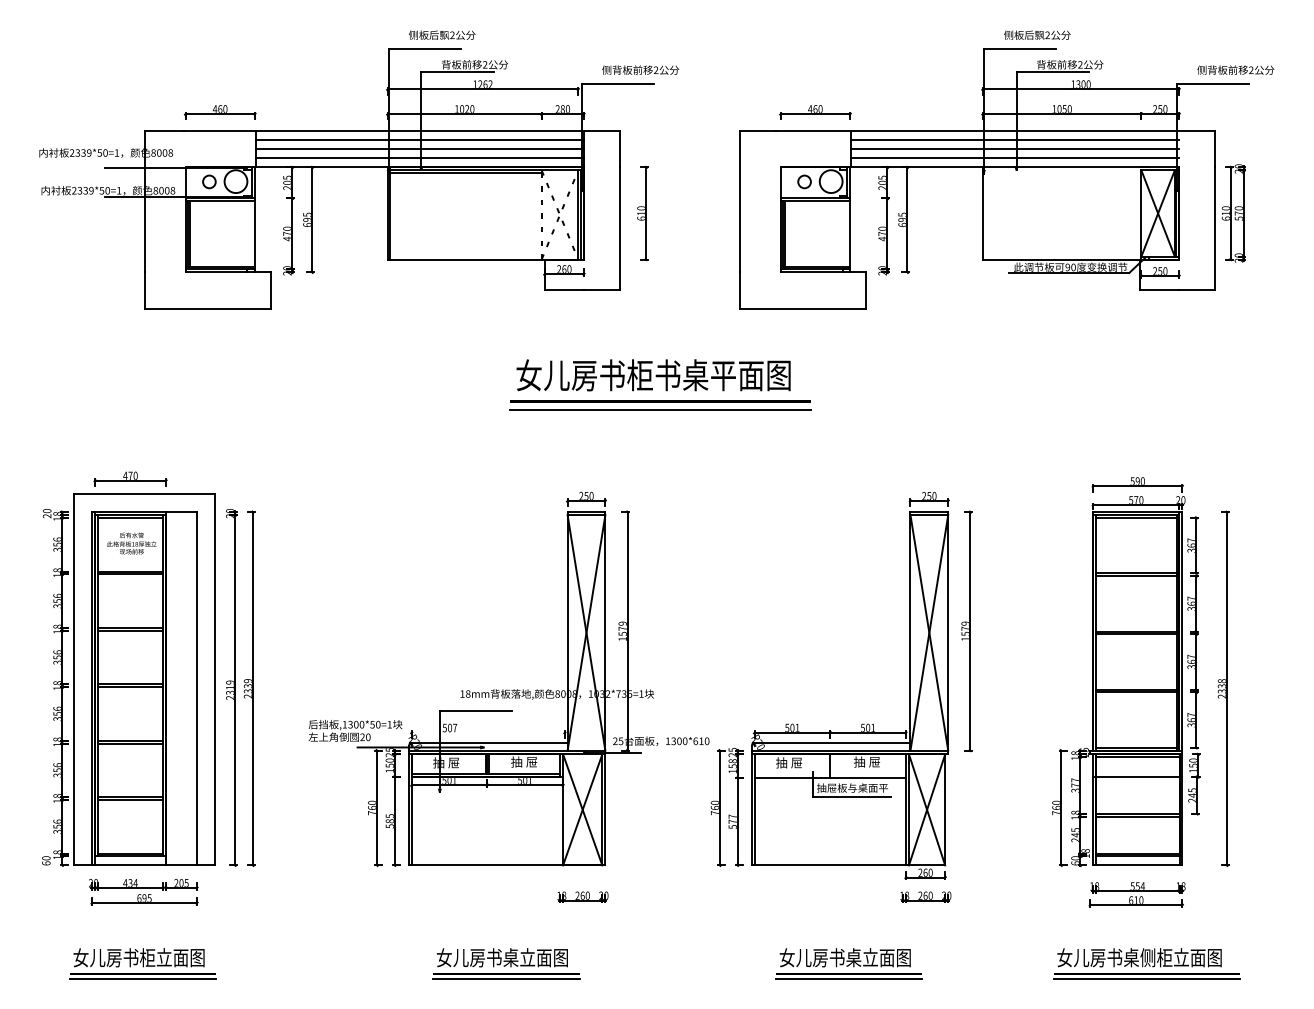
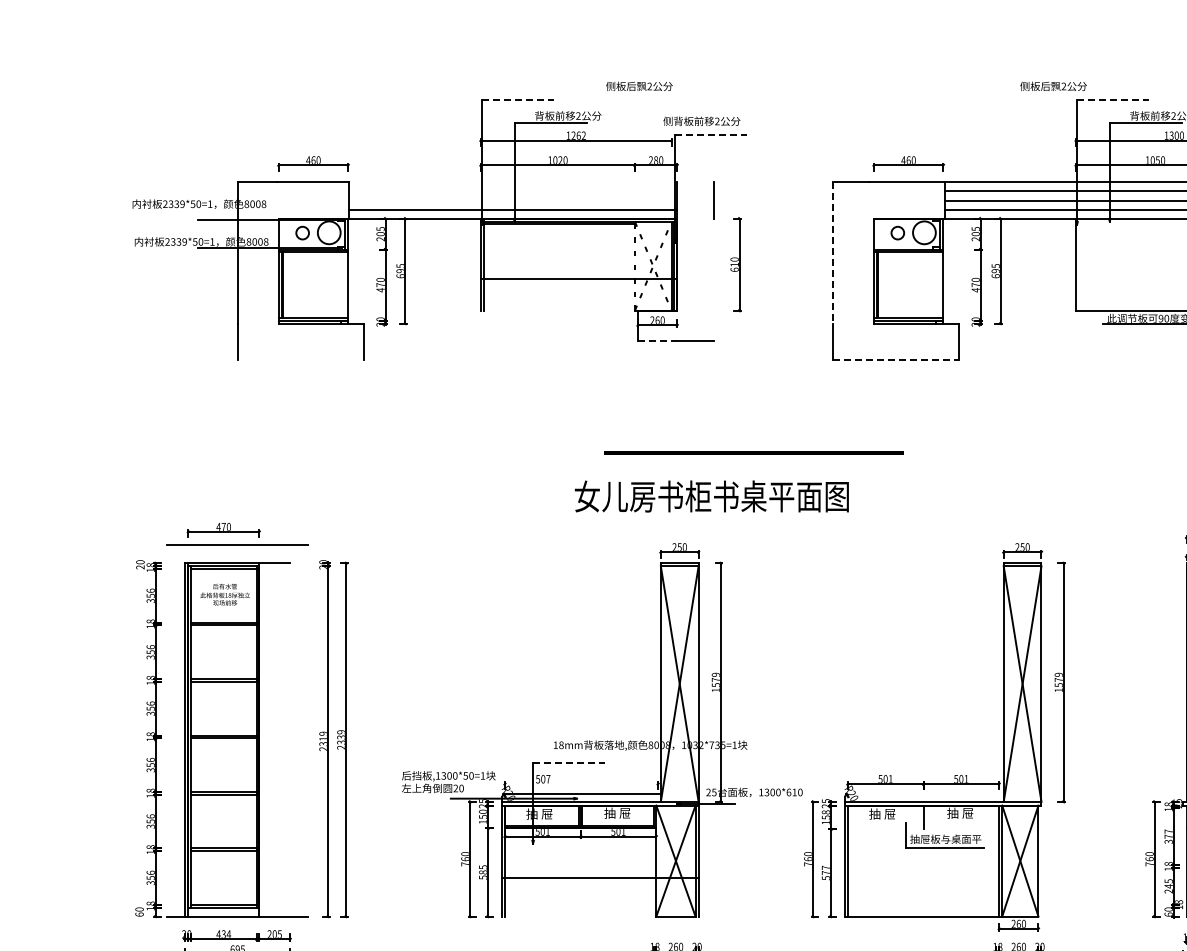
text: (442, 34) -> (639, 85), moved
text: (1037, 34) -> (1053, 85), moved
line: (425, 49) -> (518, 100), solid -> dashed
line: (1020, 49) -> (1113, 100), solid -> dashed
text: (640, 69) -> (701, 120), moved
line: (618, 83) -> (711, 134), solid -> dashed
line: (438, 131) -> (531, 182), removed
line: (420, 140) -> (513, 191), removed
line: (420, 149) -> (513, 200), removed
line: (739, 201) -> (832, 252), solid -> dashed
line: (620, 228) -> (713, 279), removed
line: (485, 259) -> (578, 278), moved
line: (564, 290) -> (657, 341), solid -> dashed
line: (207, 308) -> (300, 359), removed
line: (803, 308) -> (896, 359), solid -> dashed
text: (653, 375) -> (711, 496), moved
line: (660, 409) -> (753, 460), removed
line: (73, 679) -> (166, 730), removed
line: (215, 679) -> (308, 730), removed
line: (197, 688) -> (290, 739), removed
line: (476, 711) -> (569, 762), solid -> dashed
line: (832, 743) -> (925, 794), removed
line: (829, 778) -> (922, 829), removed
line: (507, 865) -> (600, 877), moved

